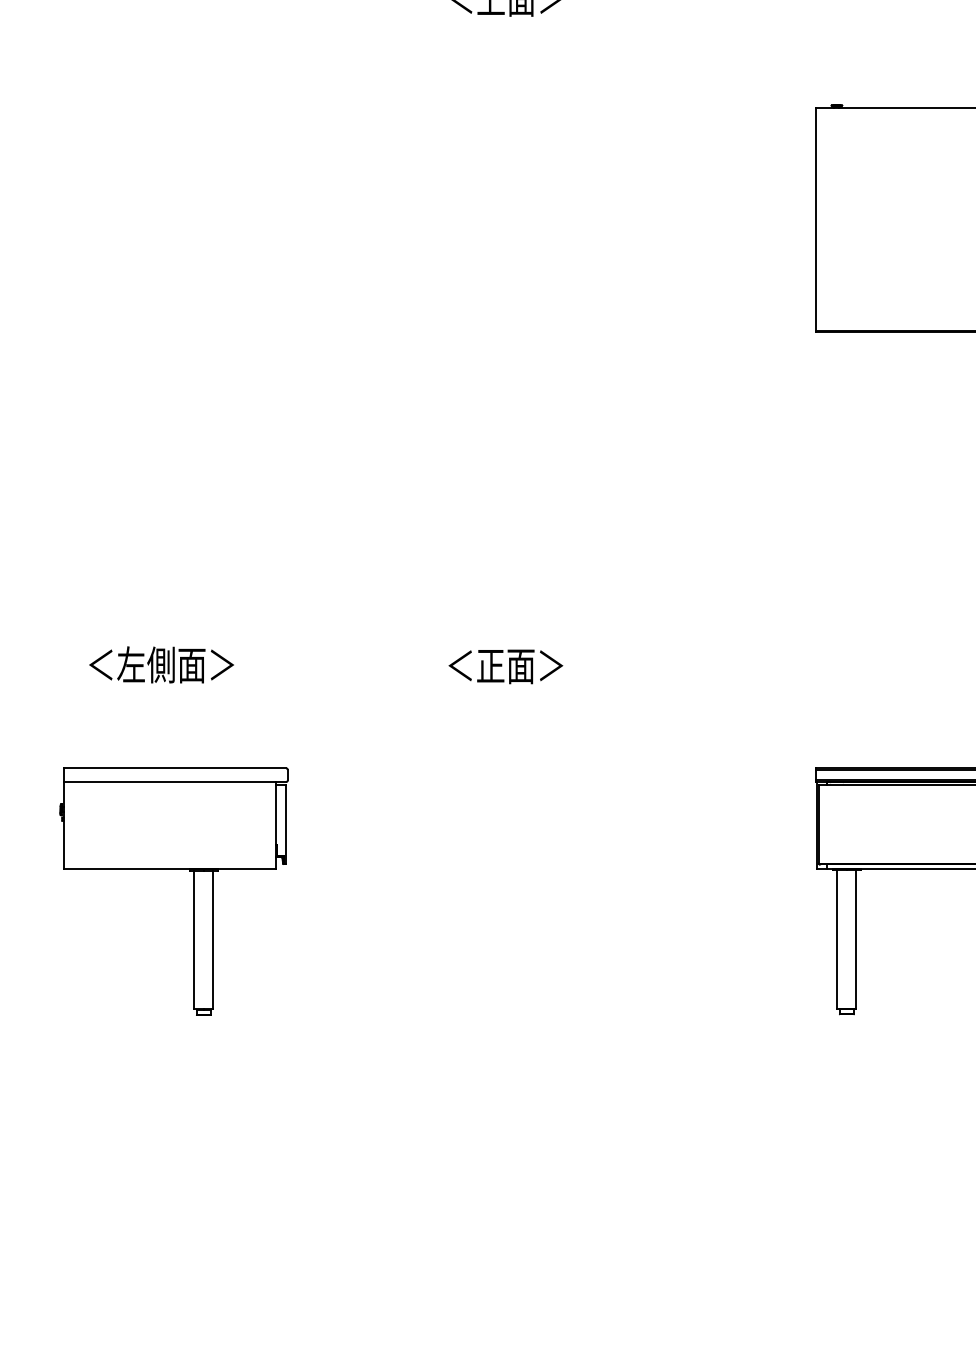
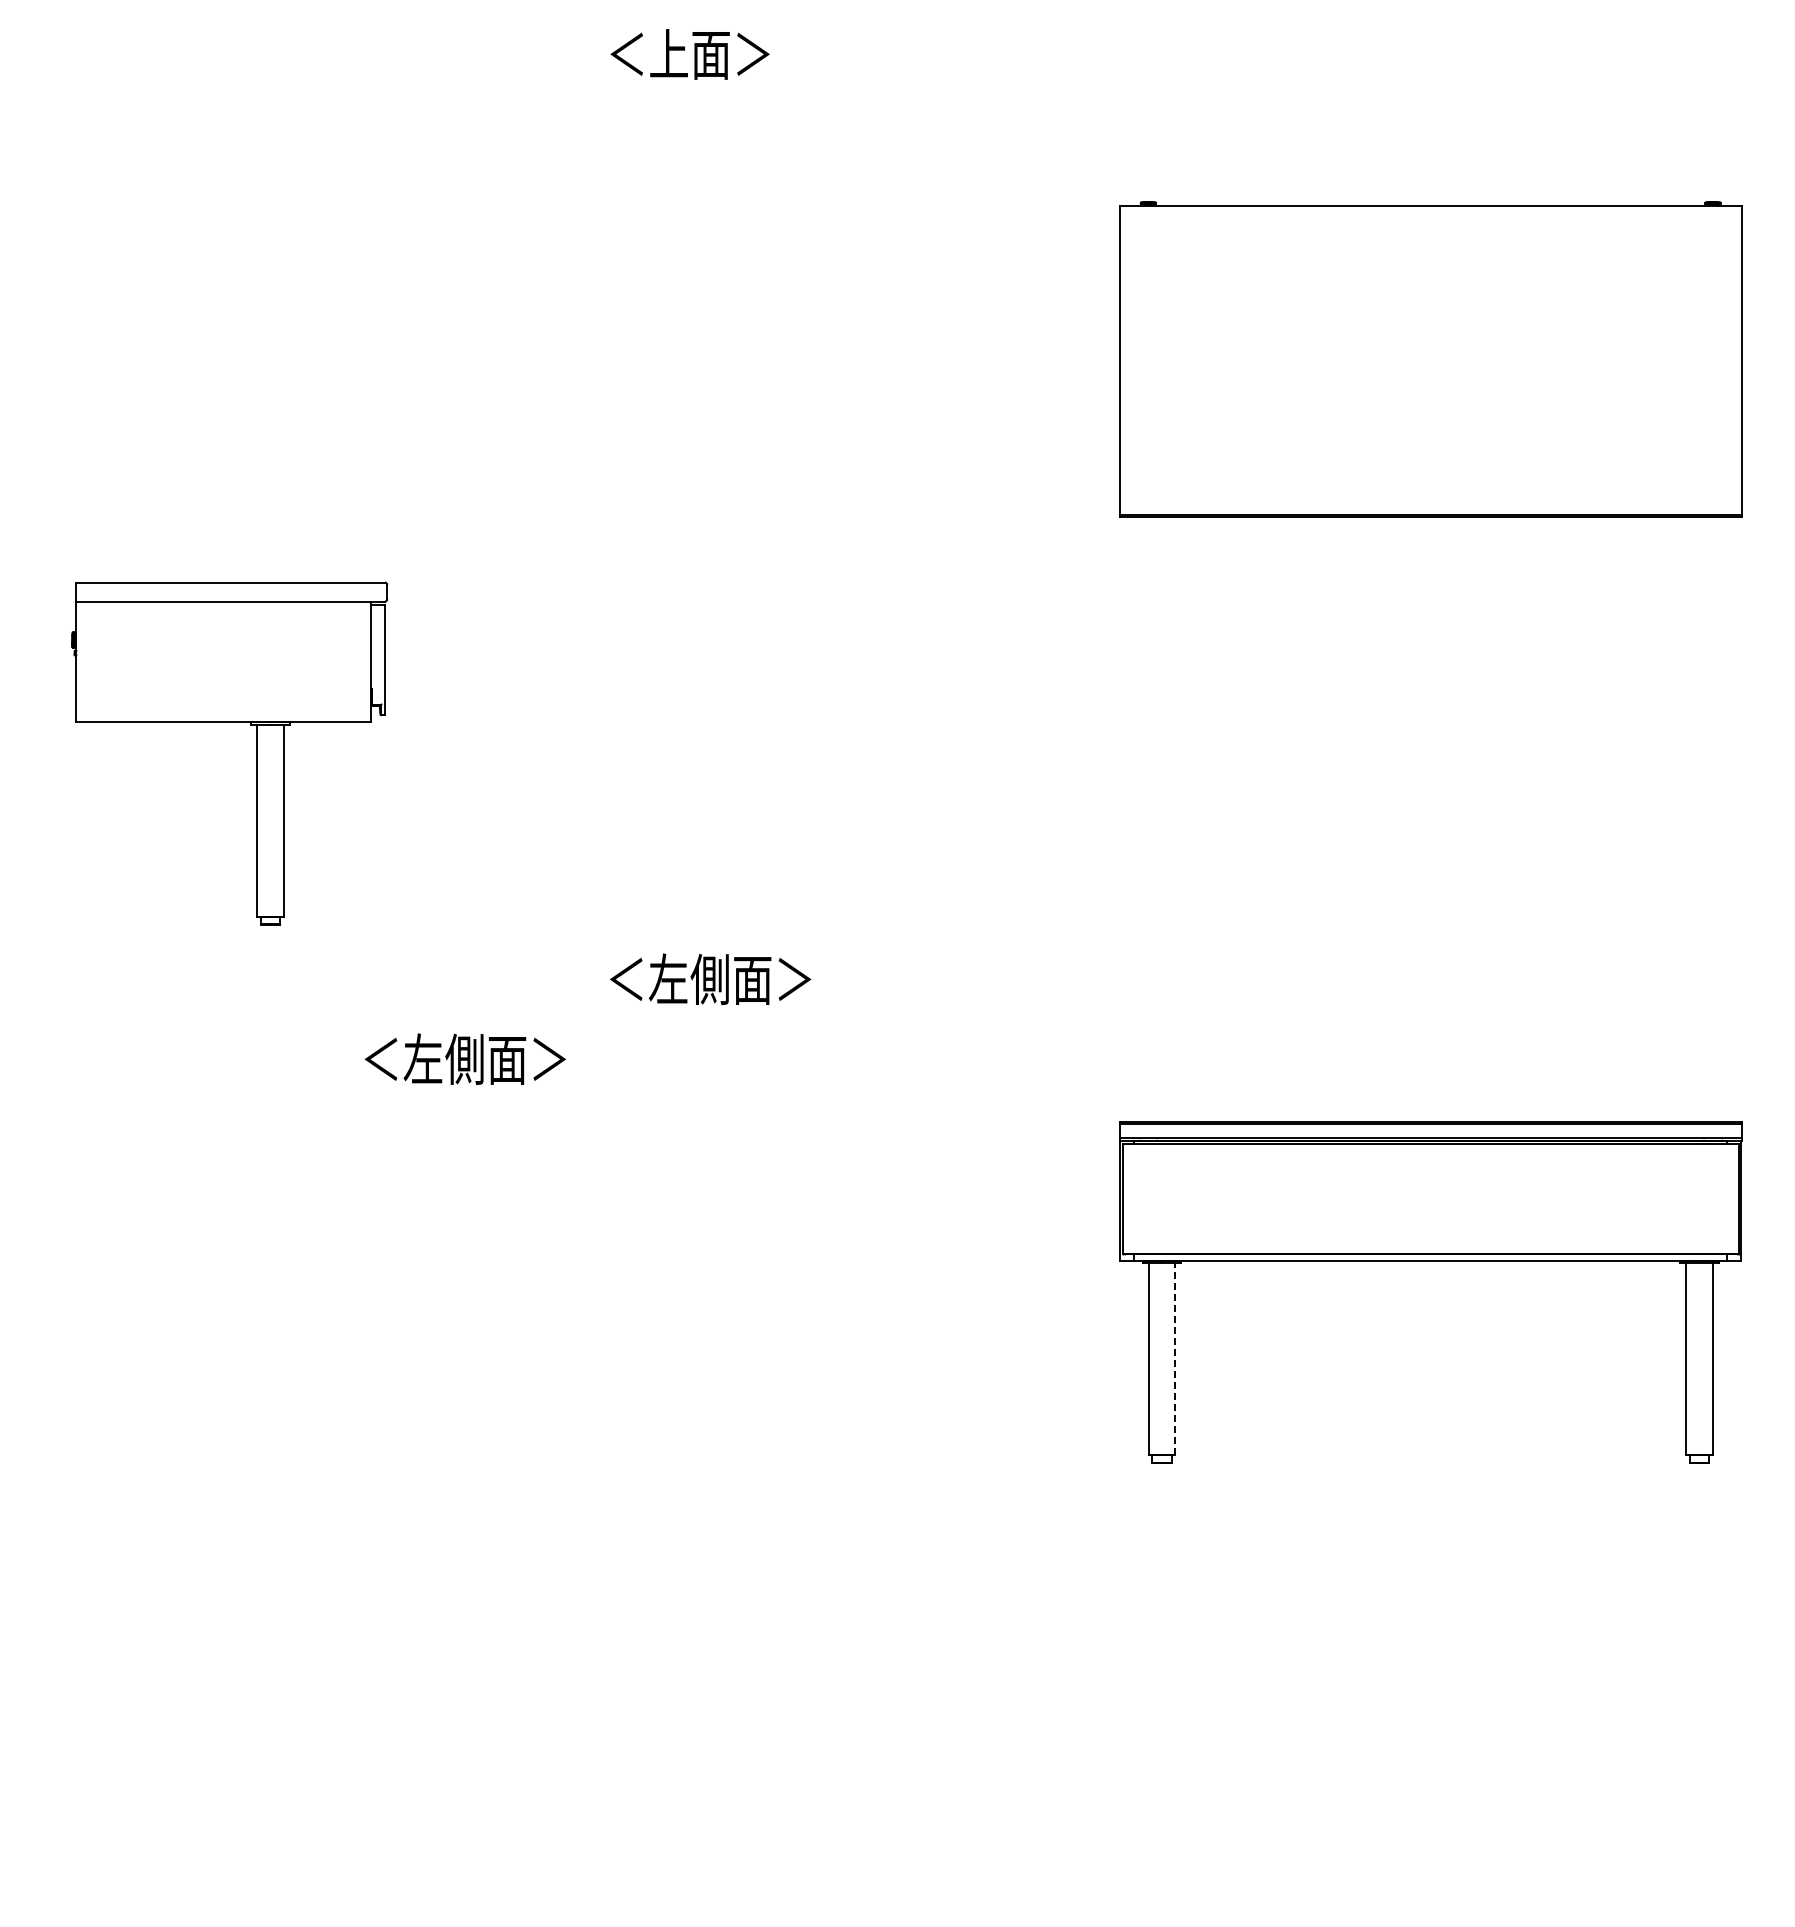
text: (161, 664) -> (464, 1058), moved
text: (534, 665) -> (729, 978), ＜正面＞ -> ＜左側面＞
part: (193, 891) -> (256, 753), moved
line: (856, 939) -> (1175, 1358), solid -> dashed

